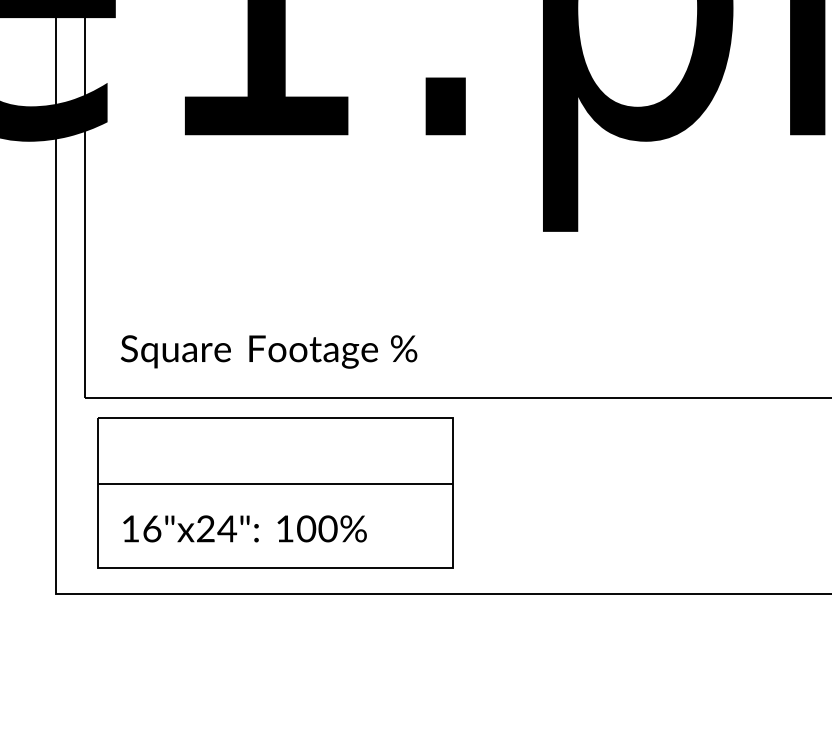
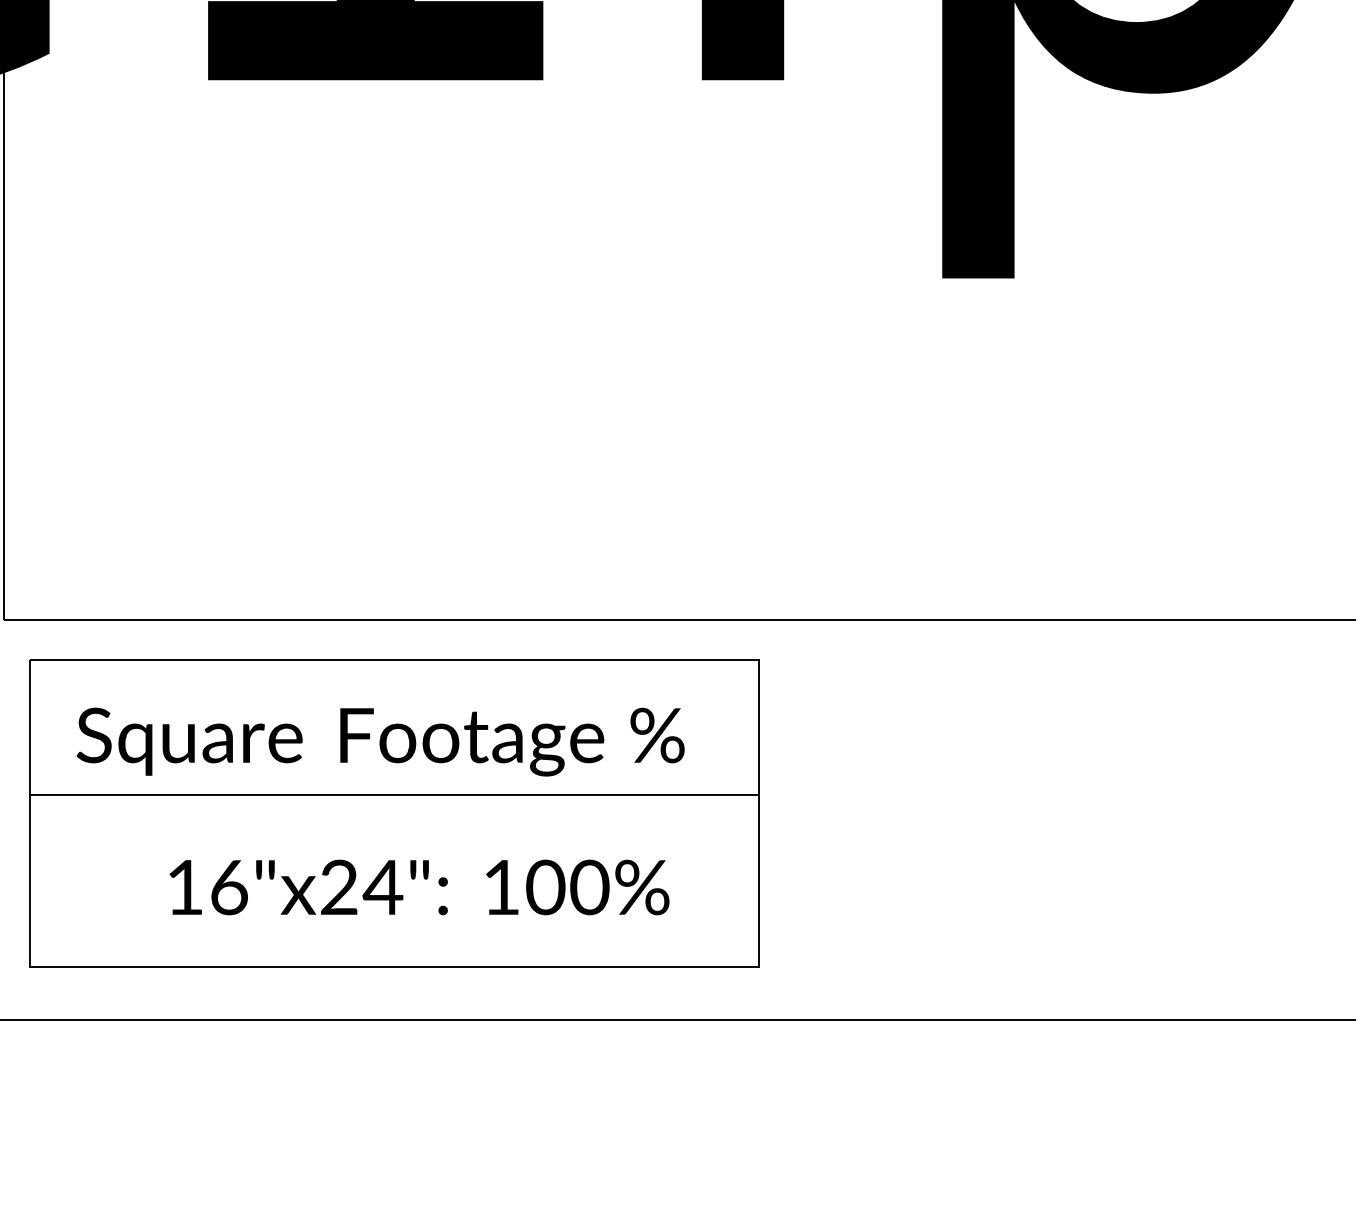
text: (269, 351) -> (381, 741), moved
text: (244, 528) -> (418, 886), moved

